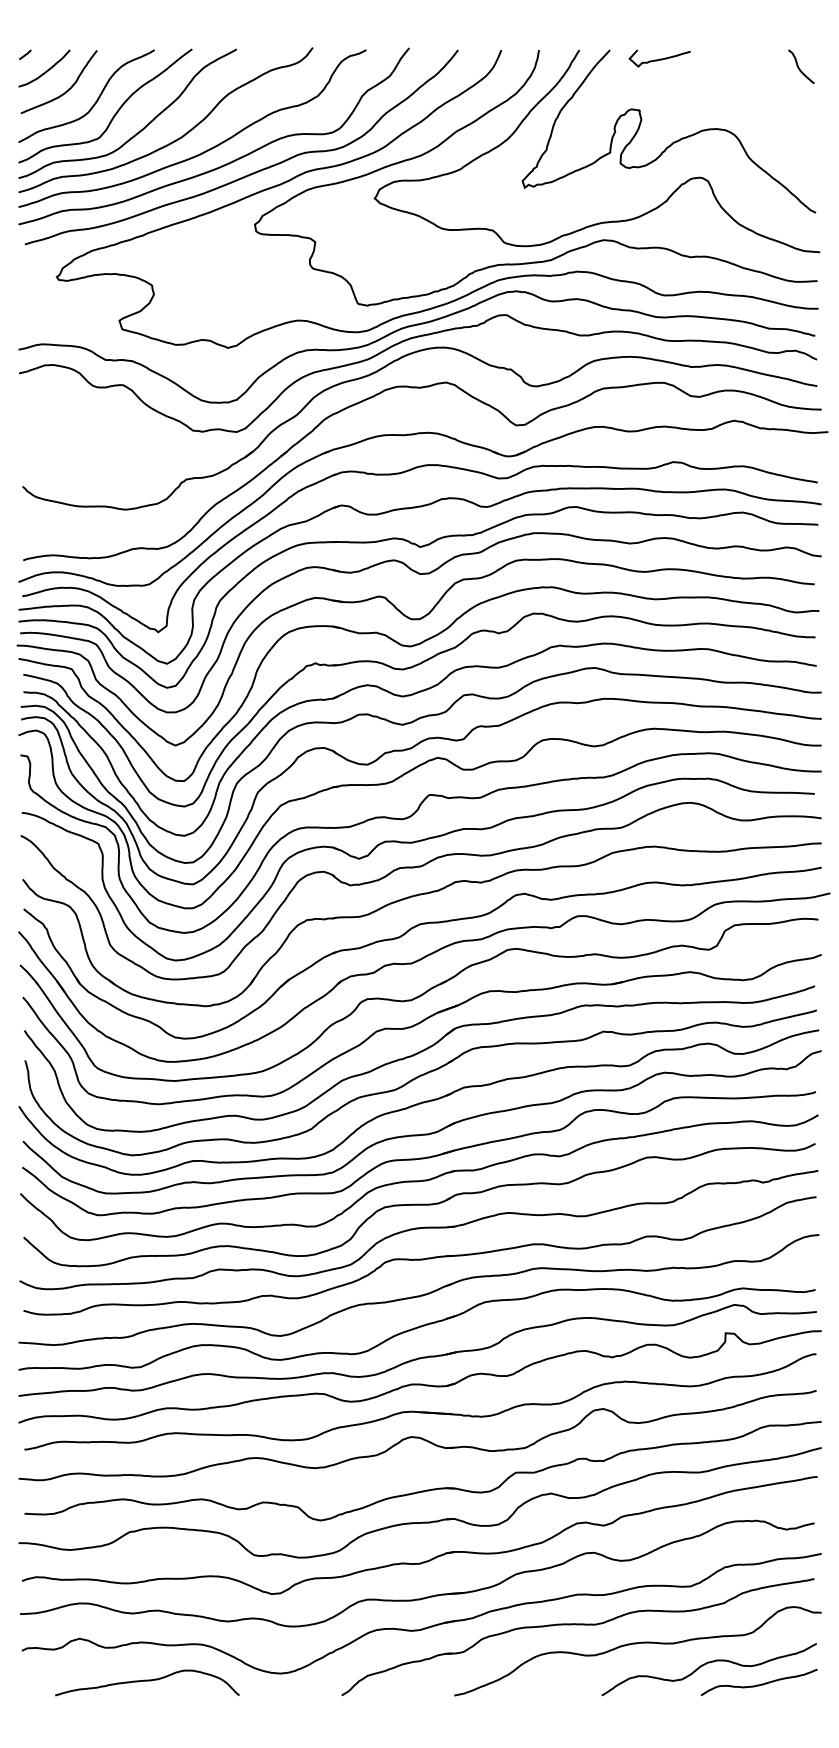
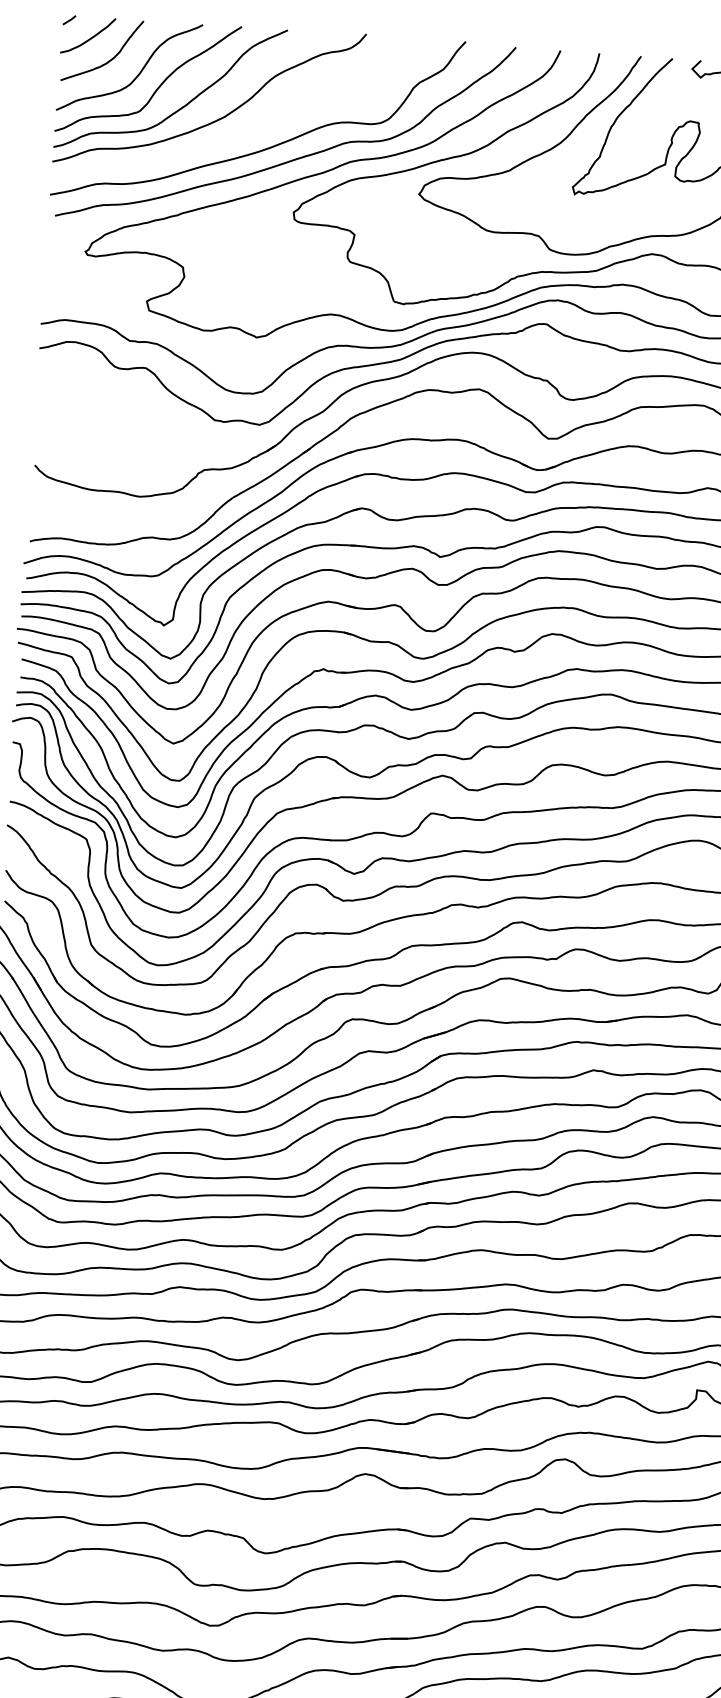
curve: (203, 151) -> (246, 133), removed

